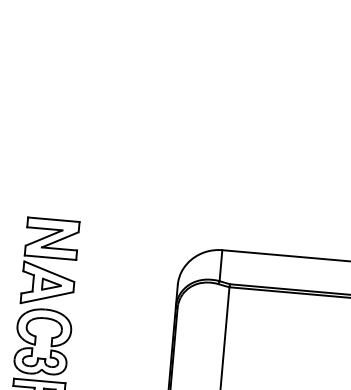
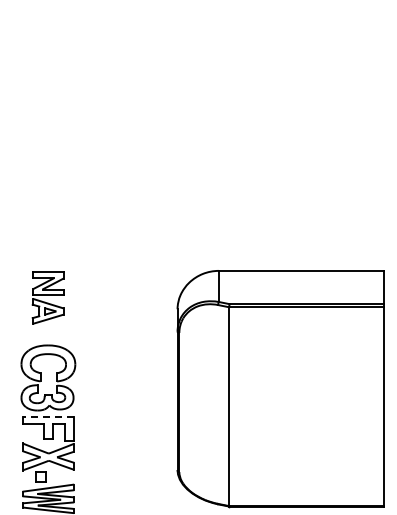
part: (49, 261) -> (47, 297), size x0.6
line: (39, 381) -> (48, 417), solid -> dashed

